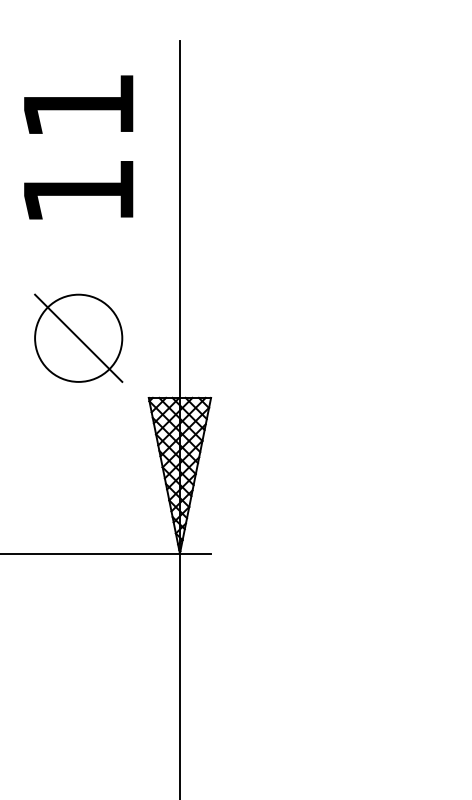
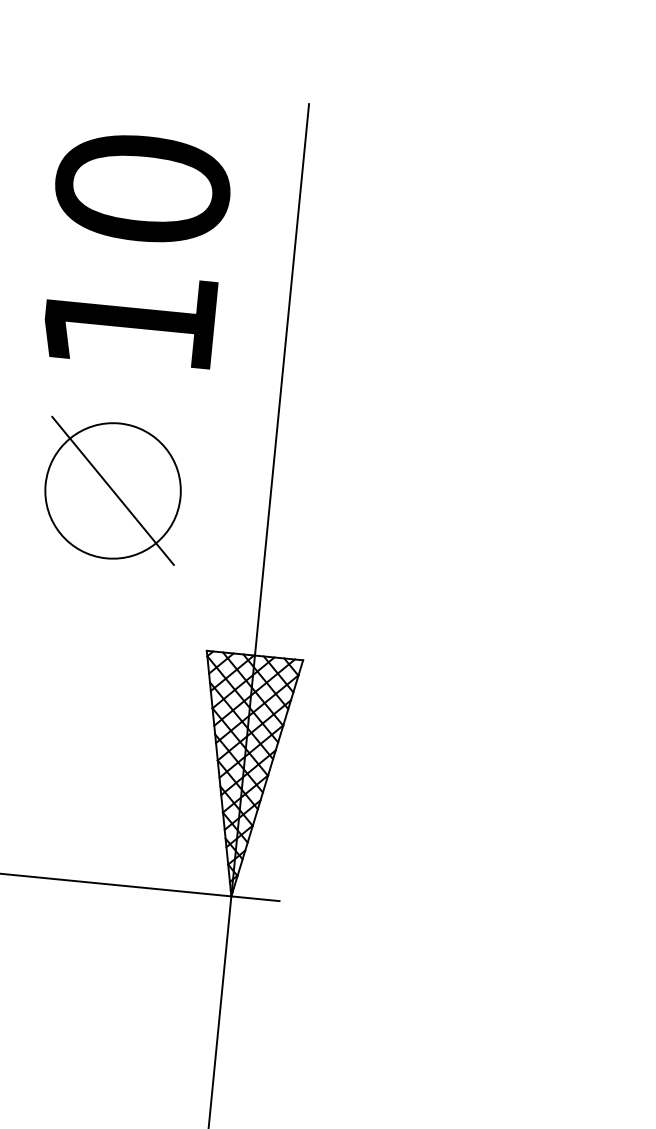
text: (78, 105) -> (142, 188), 11 -> 10
part: (78, 337) -> (112, 489), moved

